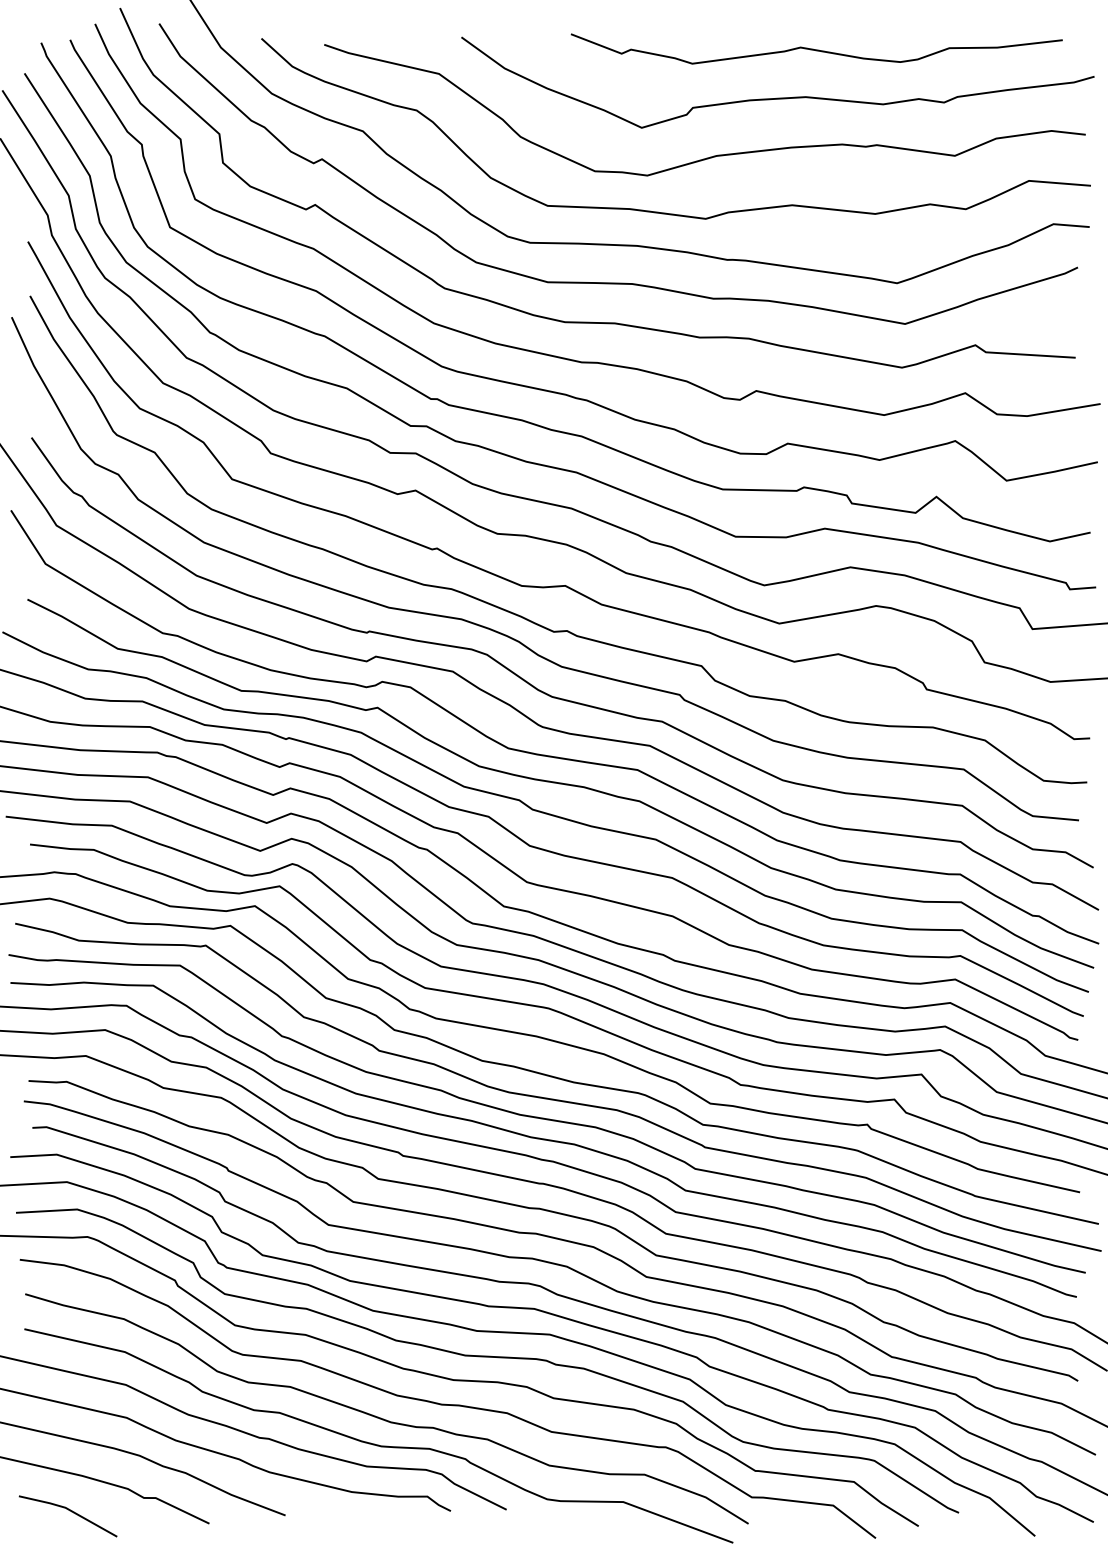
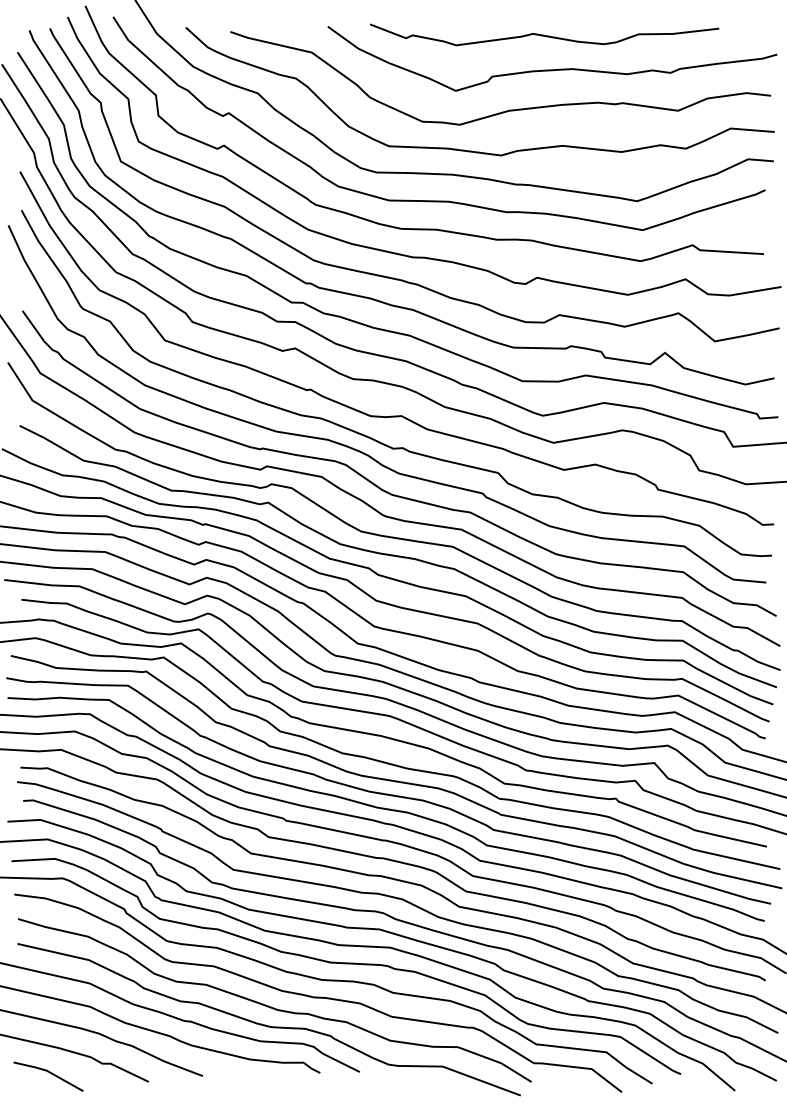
curve: (816, 49) -> (544, 35), moved

